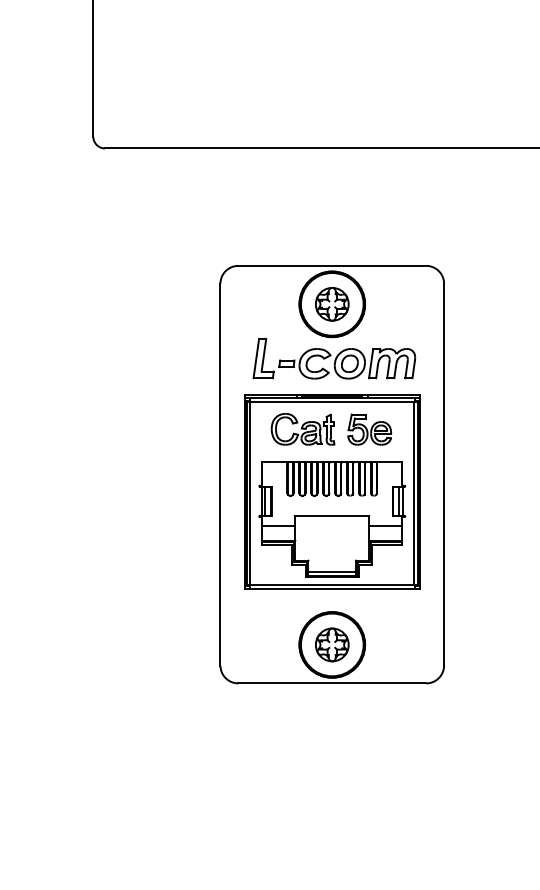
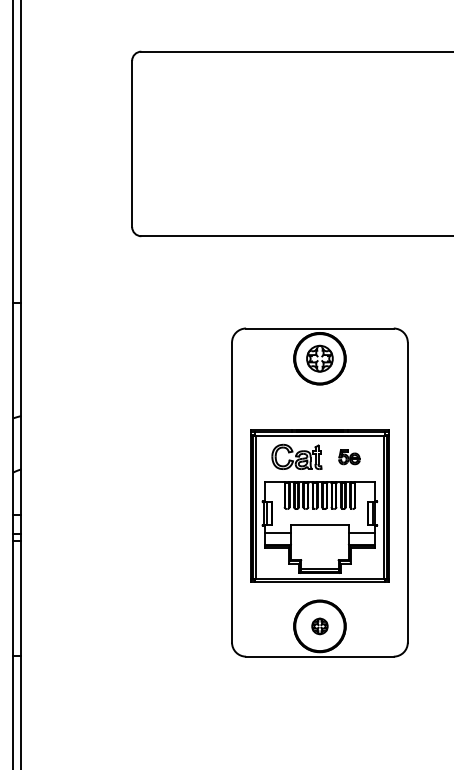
part: (334, 357) -> (321, 400), removed
part: (369, 428) -> (349, 456), size x0.6
part: (331, 645) -> (319, 626), size x0.6

